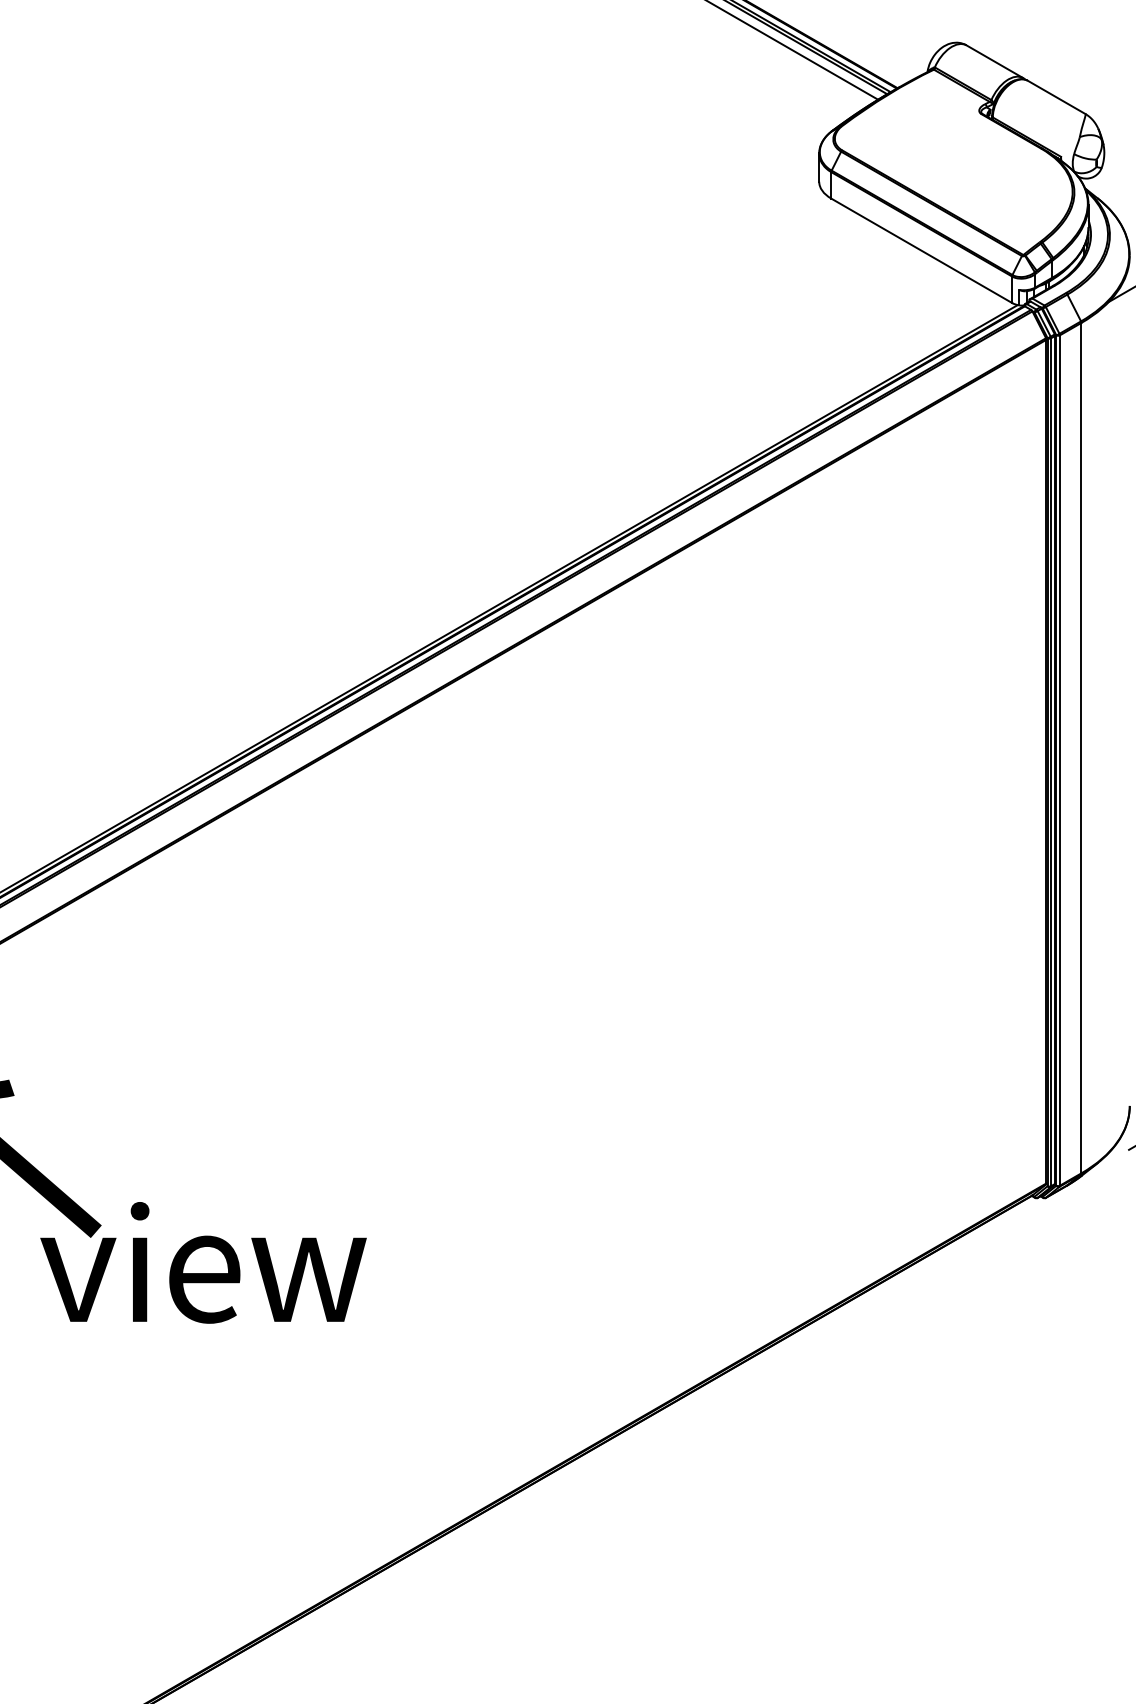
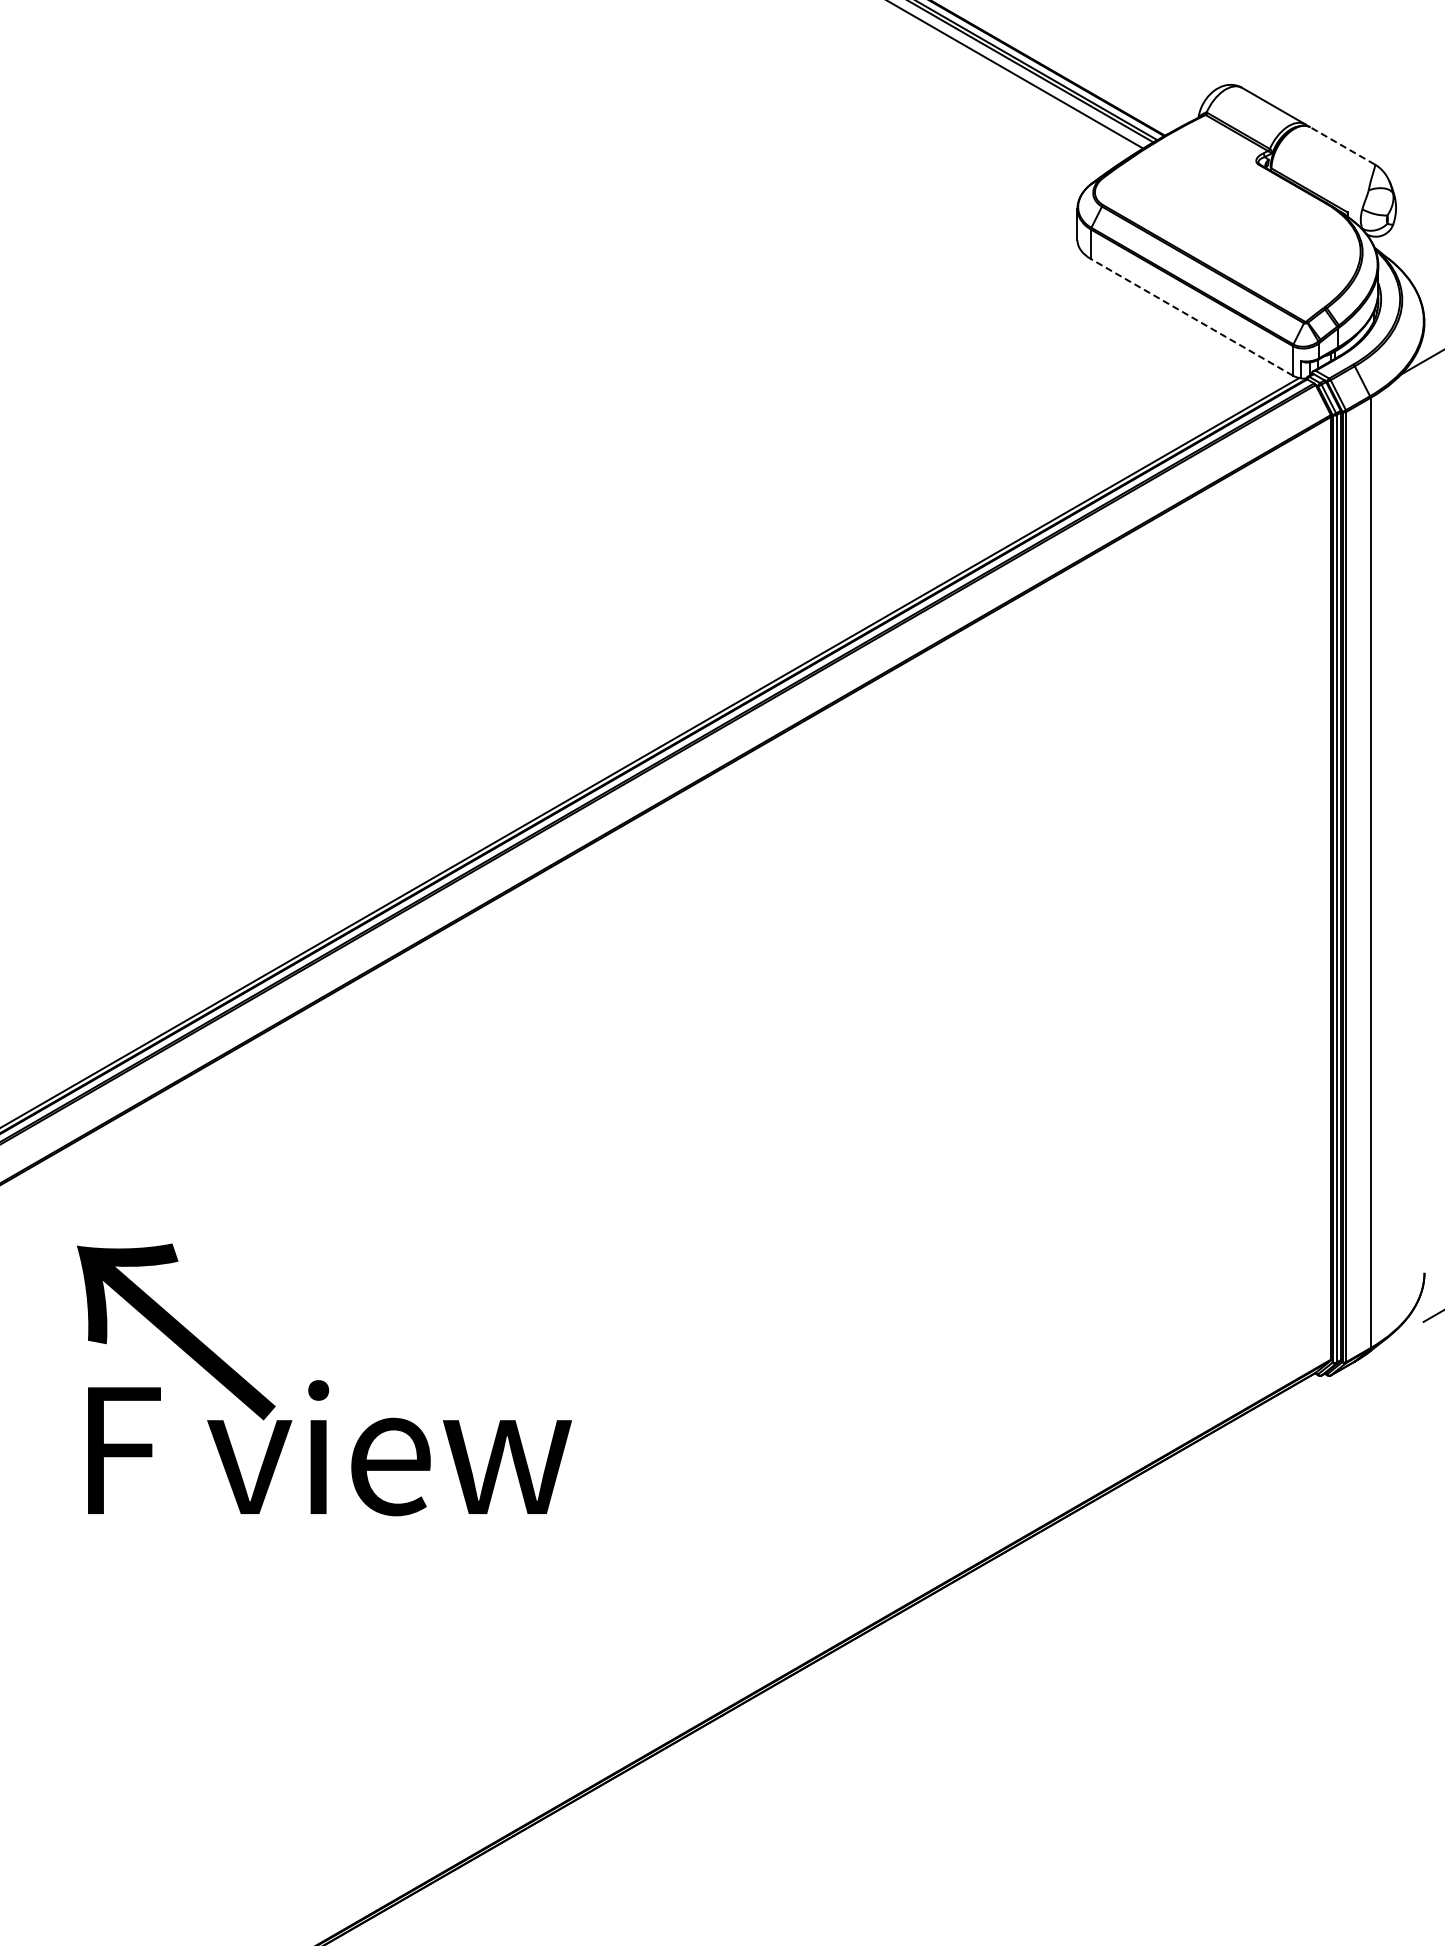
line: (1056, 96) -> (1342, 145), solid -> dashed
line: (921, 250) -> (1191, 317), solid -> dashed

